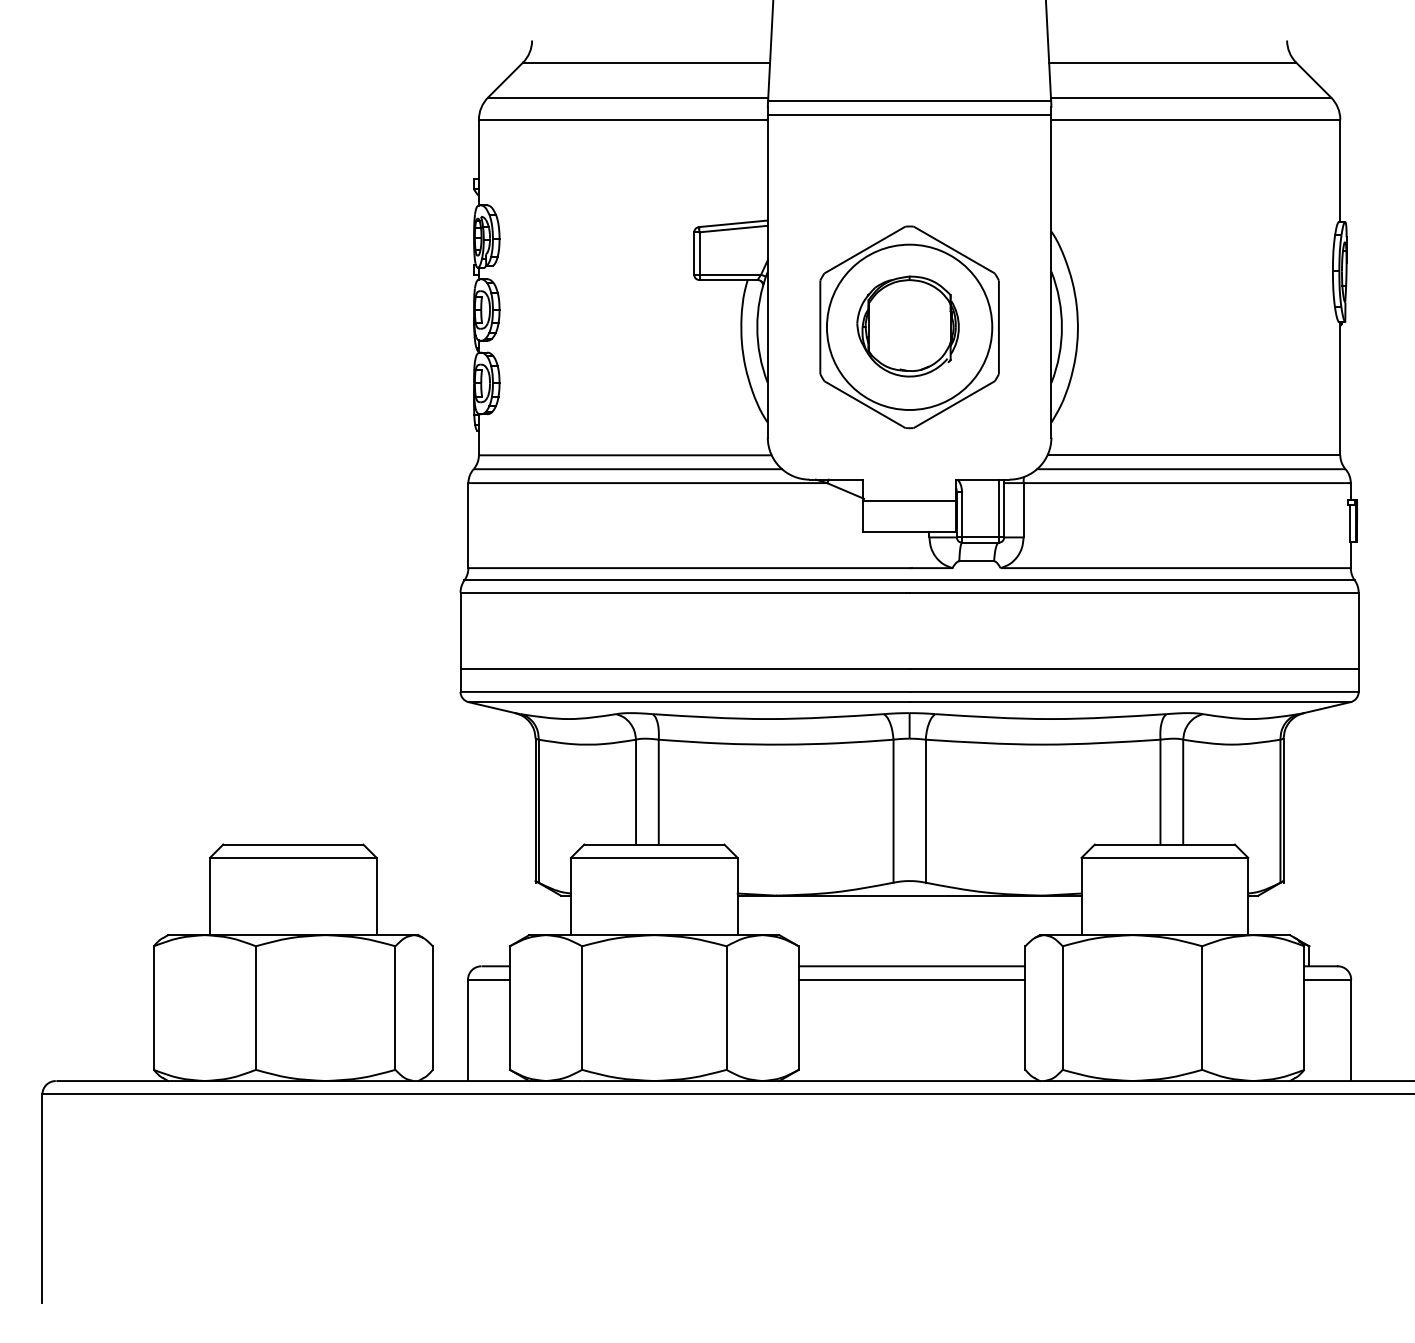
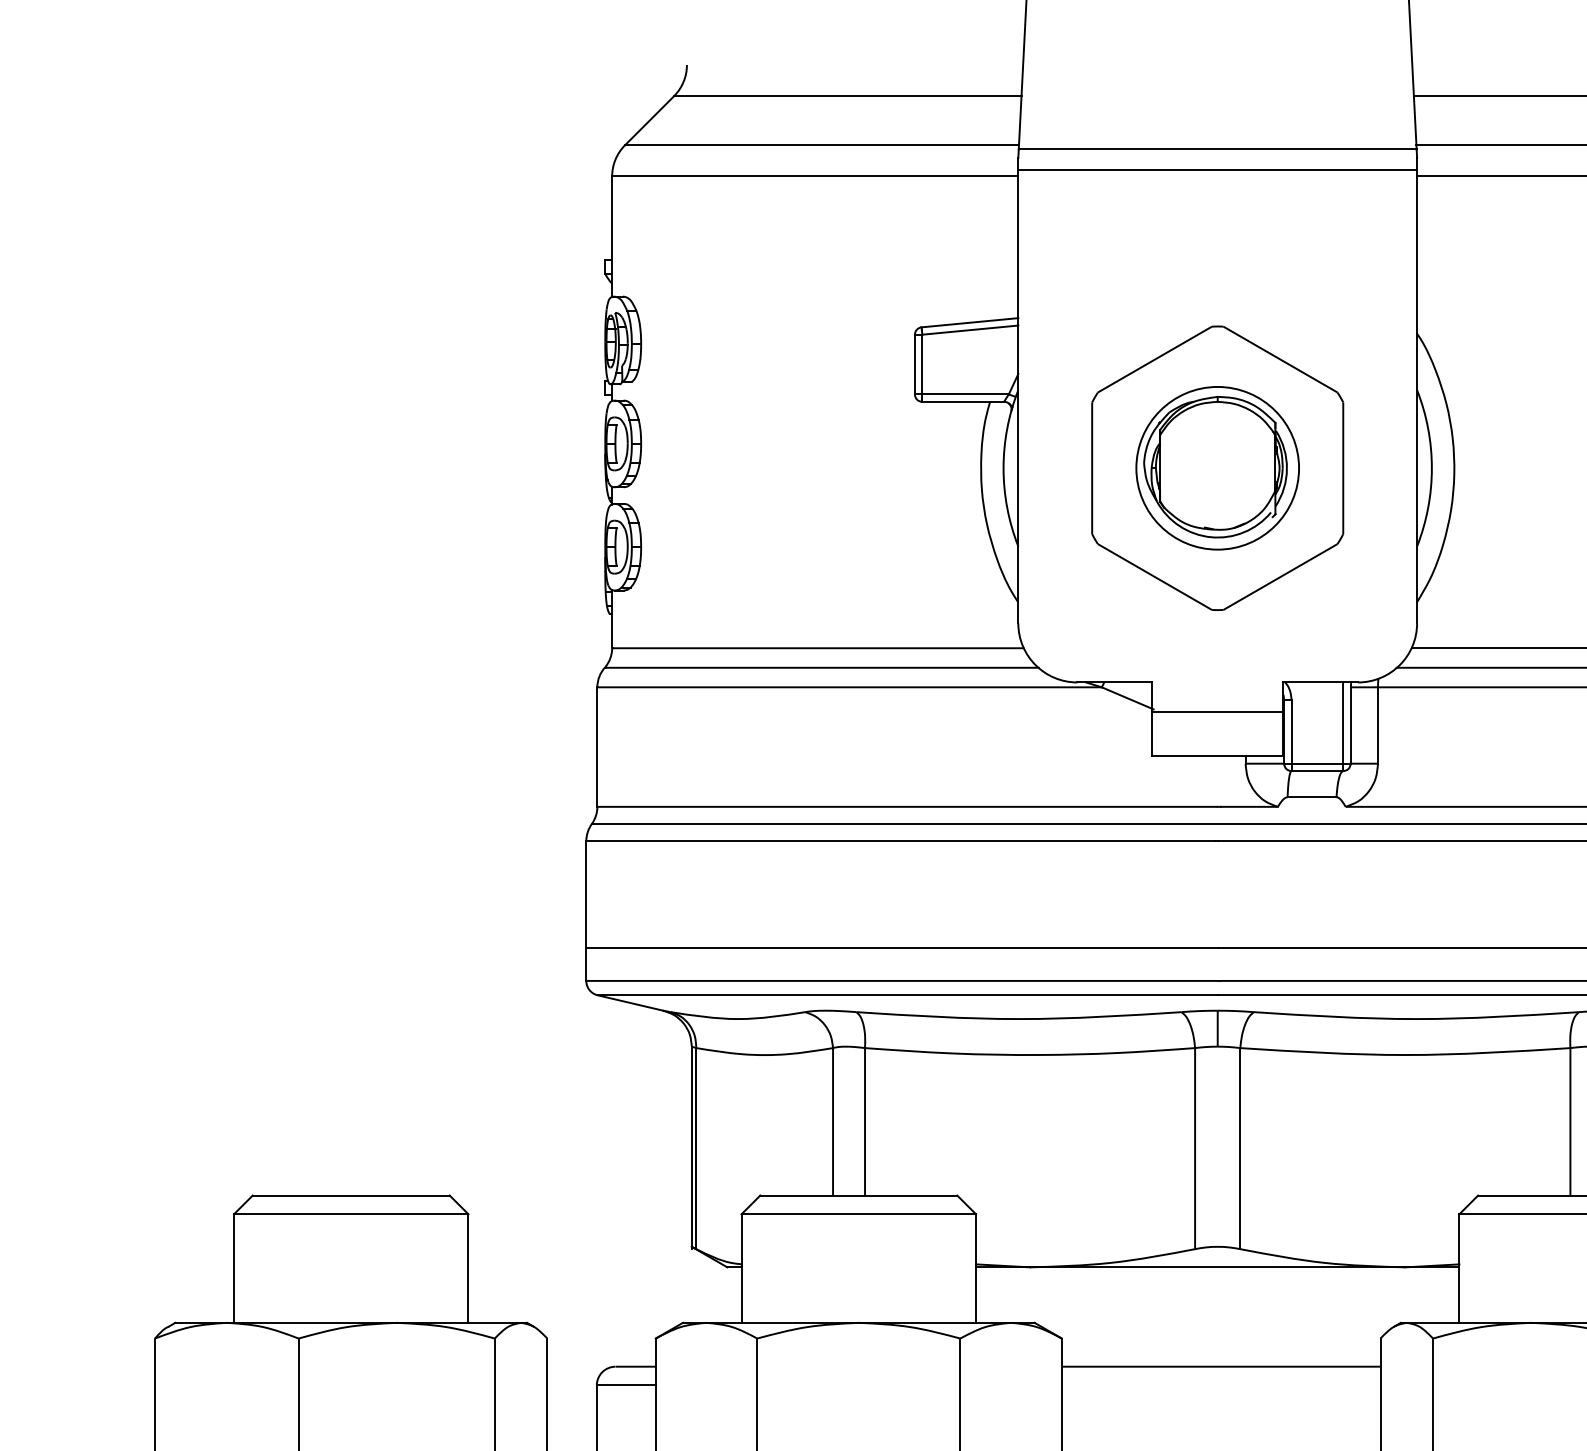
circle: (909, 326) -> (1217, 467), size x0.7
line: (911, 979) -> (1220, 1385), removed

